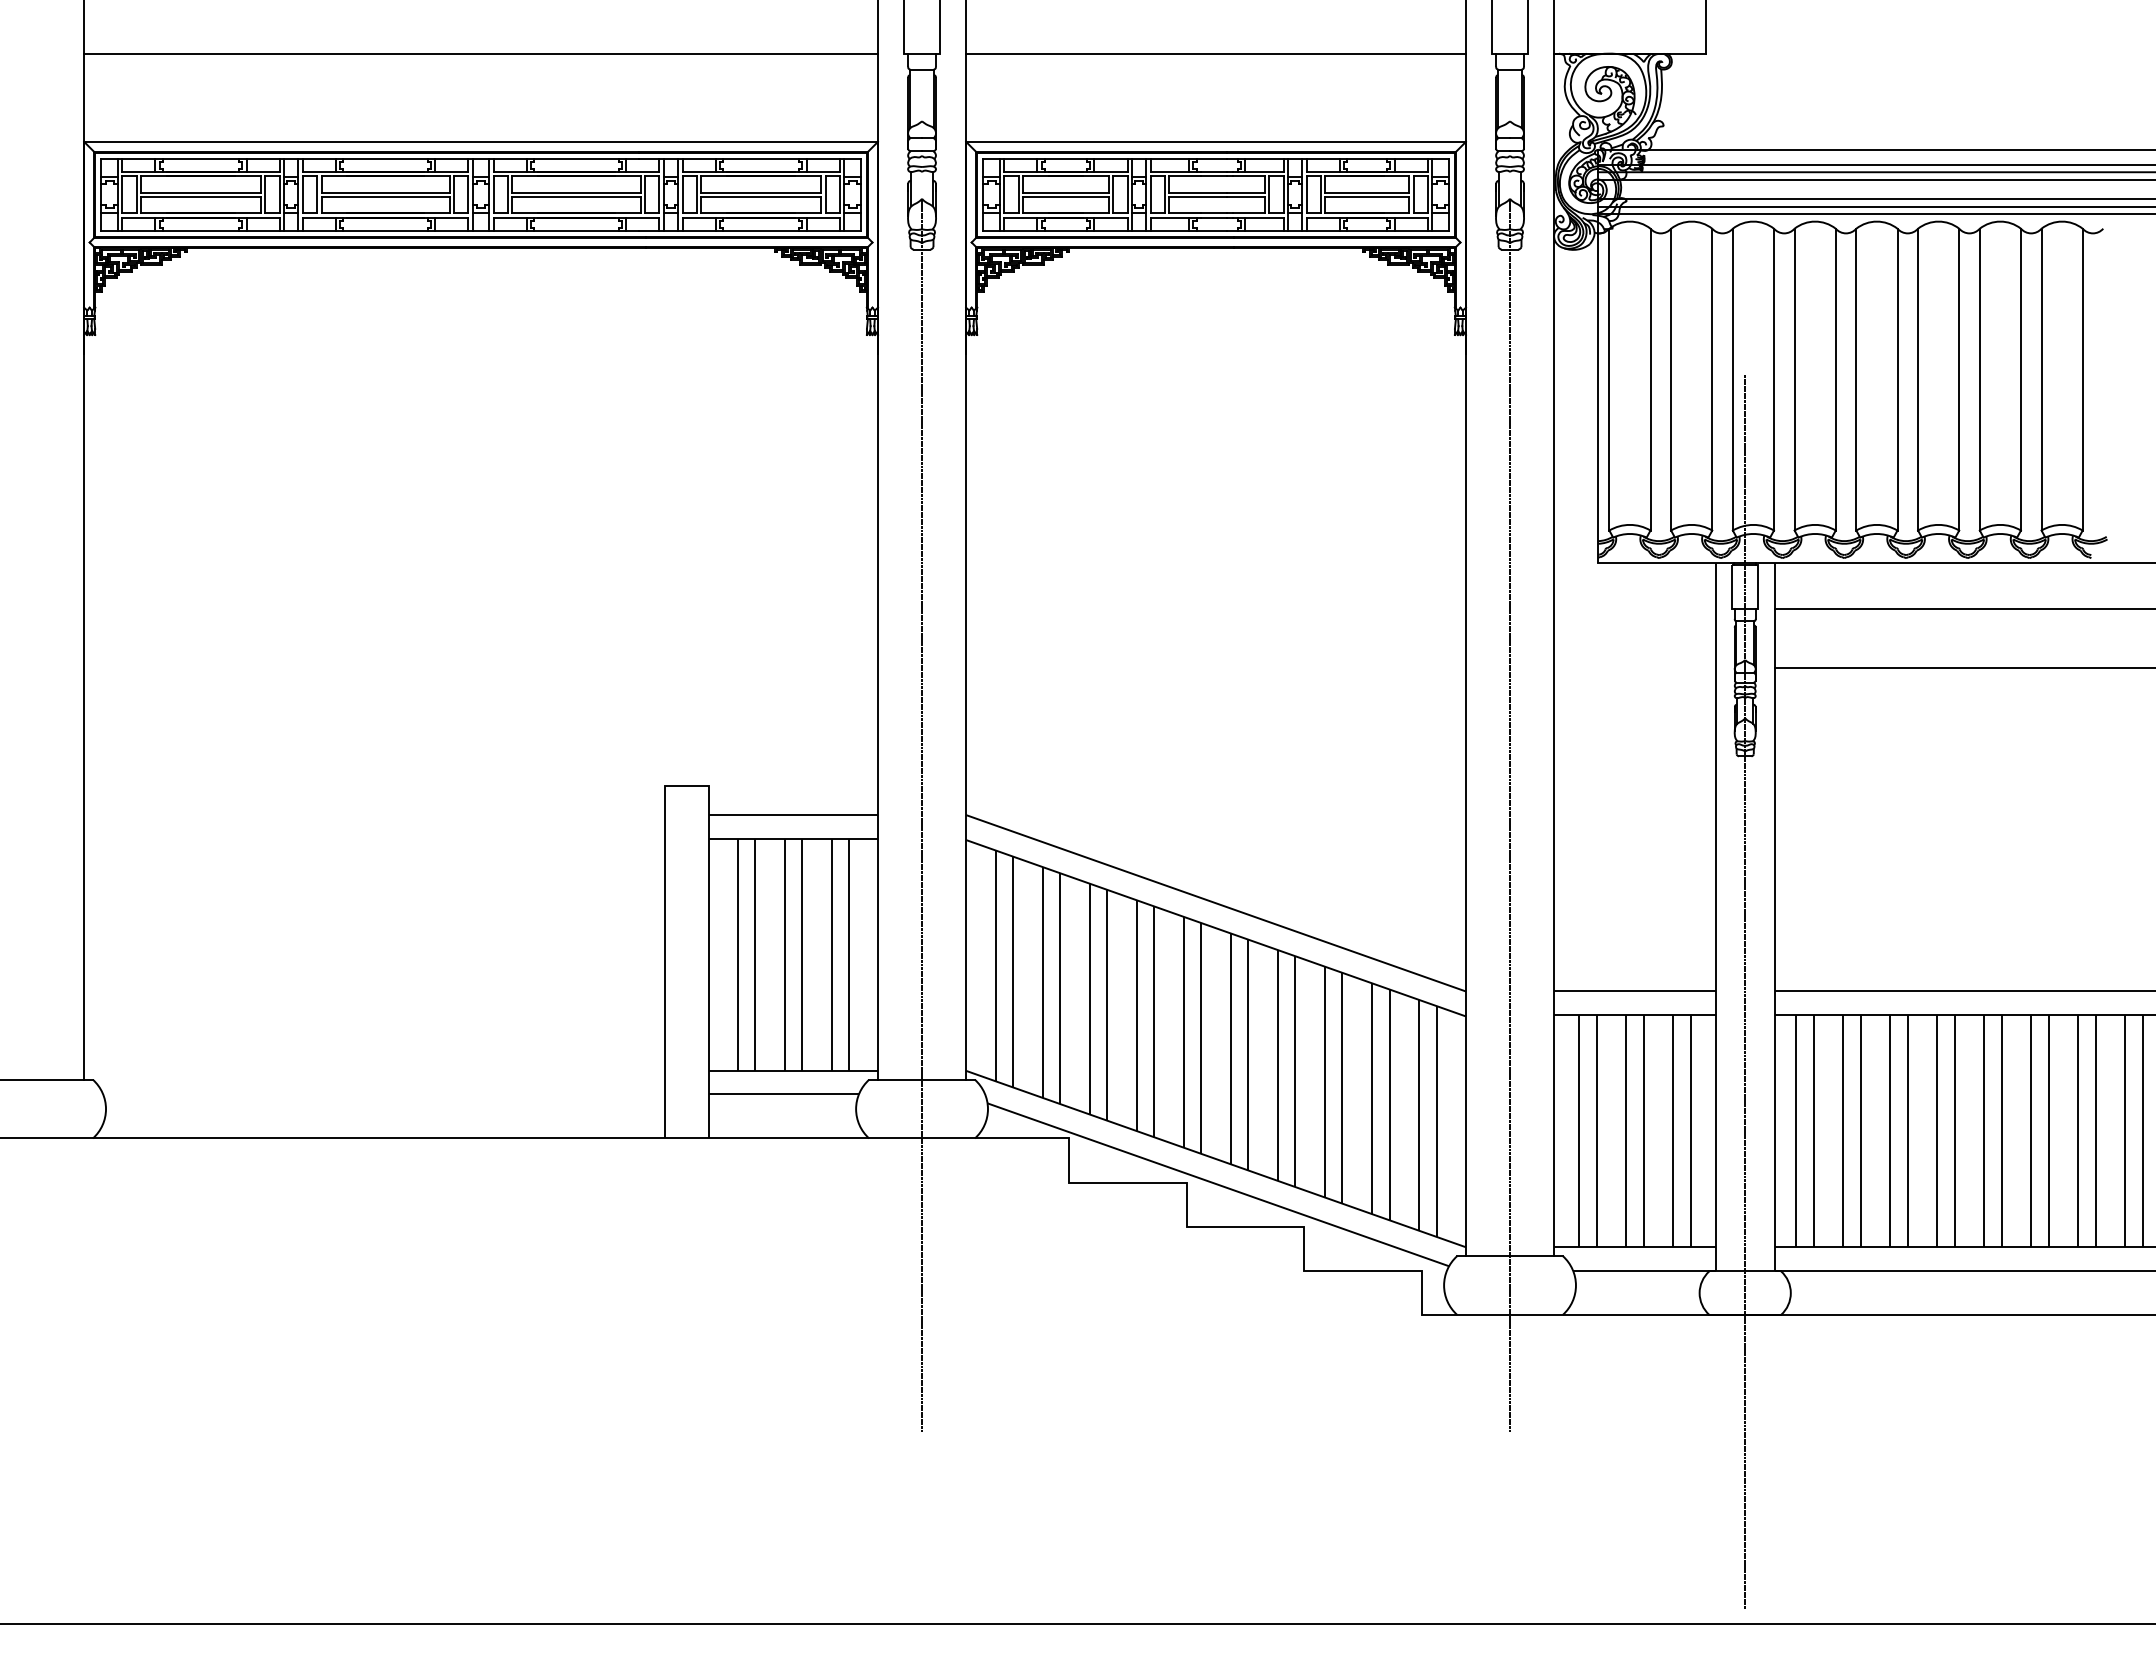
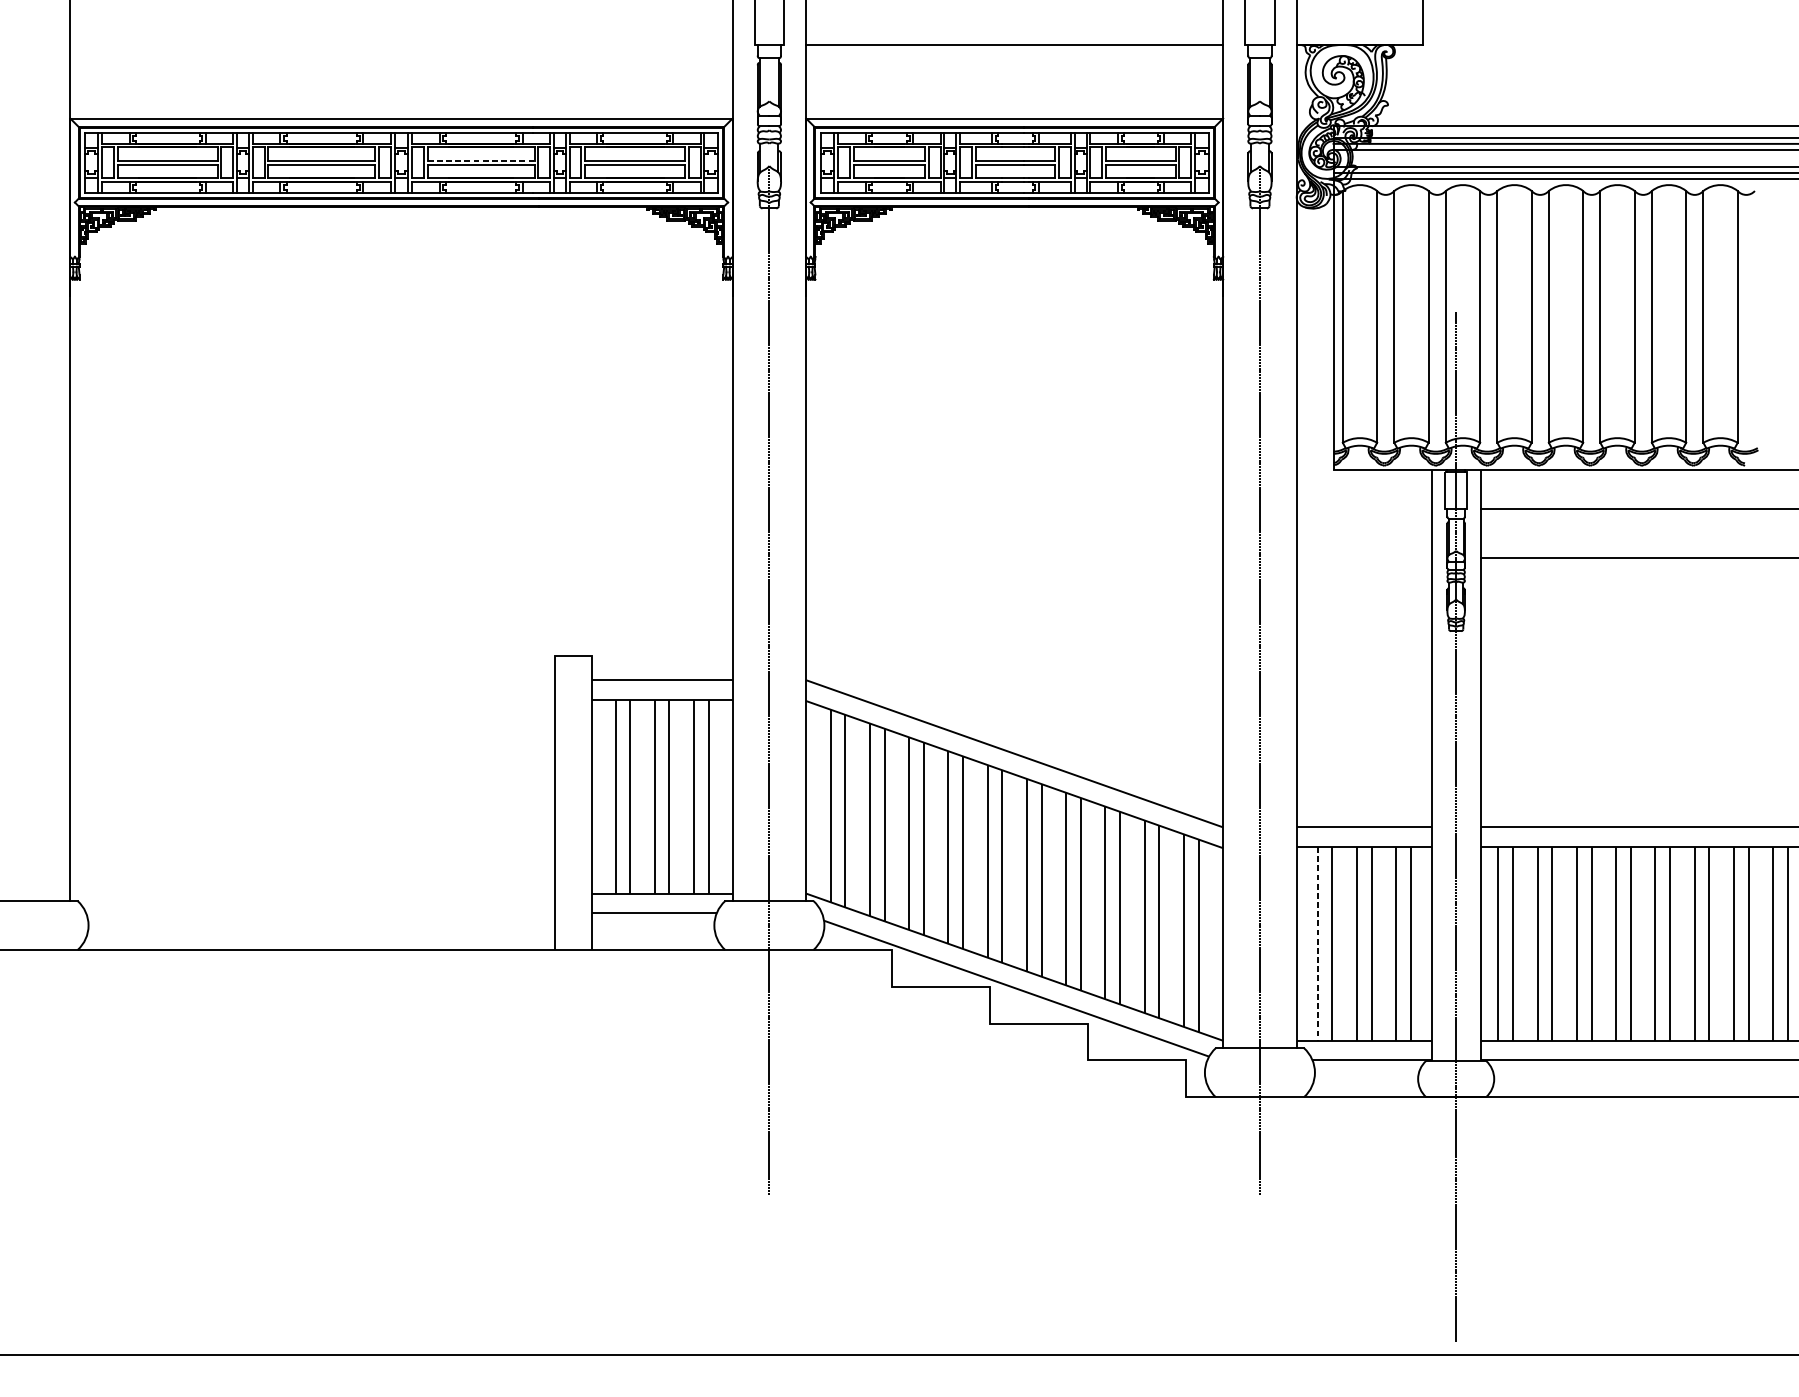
line: (480, 53) -> (401, 44), removed
line: (577, 192) -> (481, 160), solid -> dashed
line: (1579, 1131) -> (1317, 944), solid -> dashed

